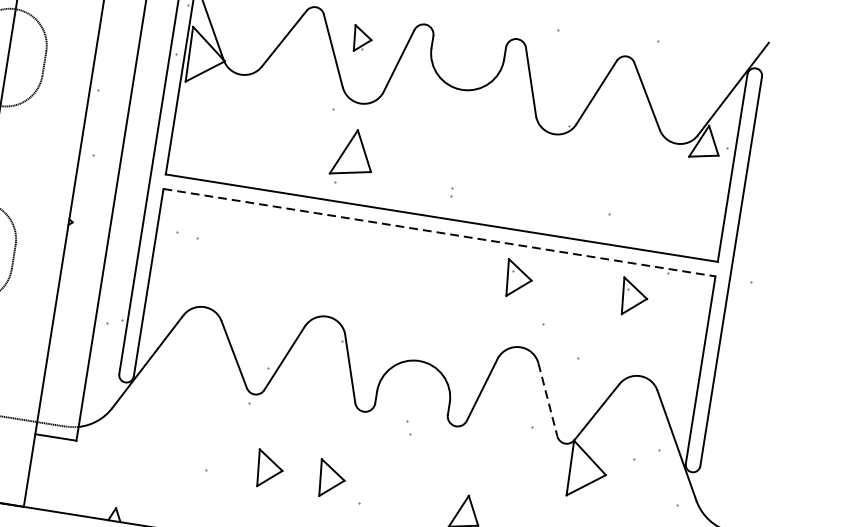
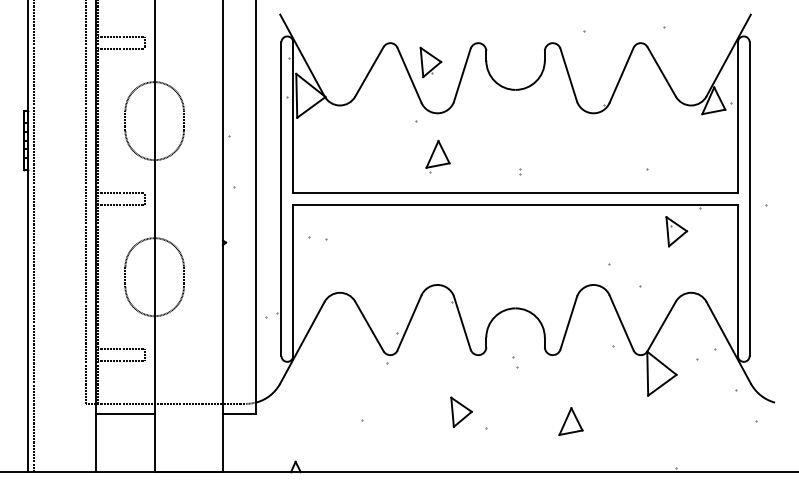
part: (361, 39) -> (430, 62), size x1.43
part: (352, 157) -> (437, 156), size x0.71
line: (440, 233) -> (516, 205), dashed -> solid
part: (518, 278) -> (583, 231), removed
line: (547, 399) -> (621, 322), dashed -> solid
part: (269, 468) -> (411, 411), removed

